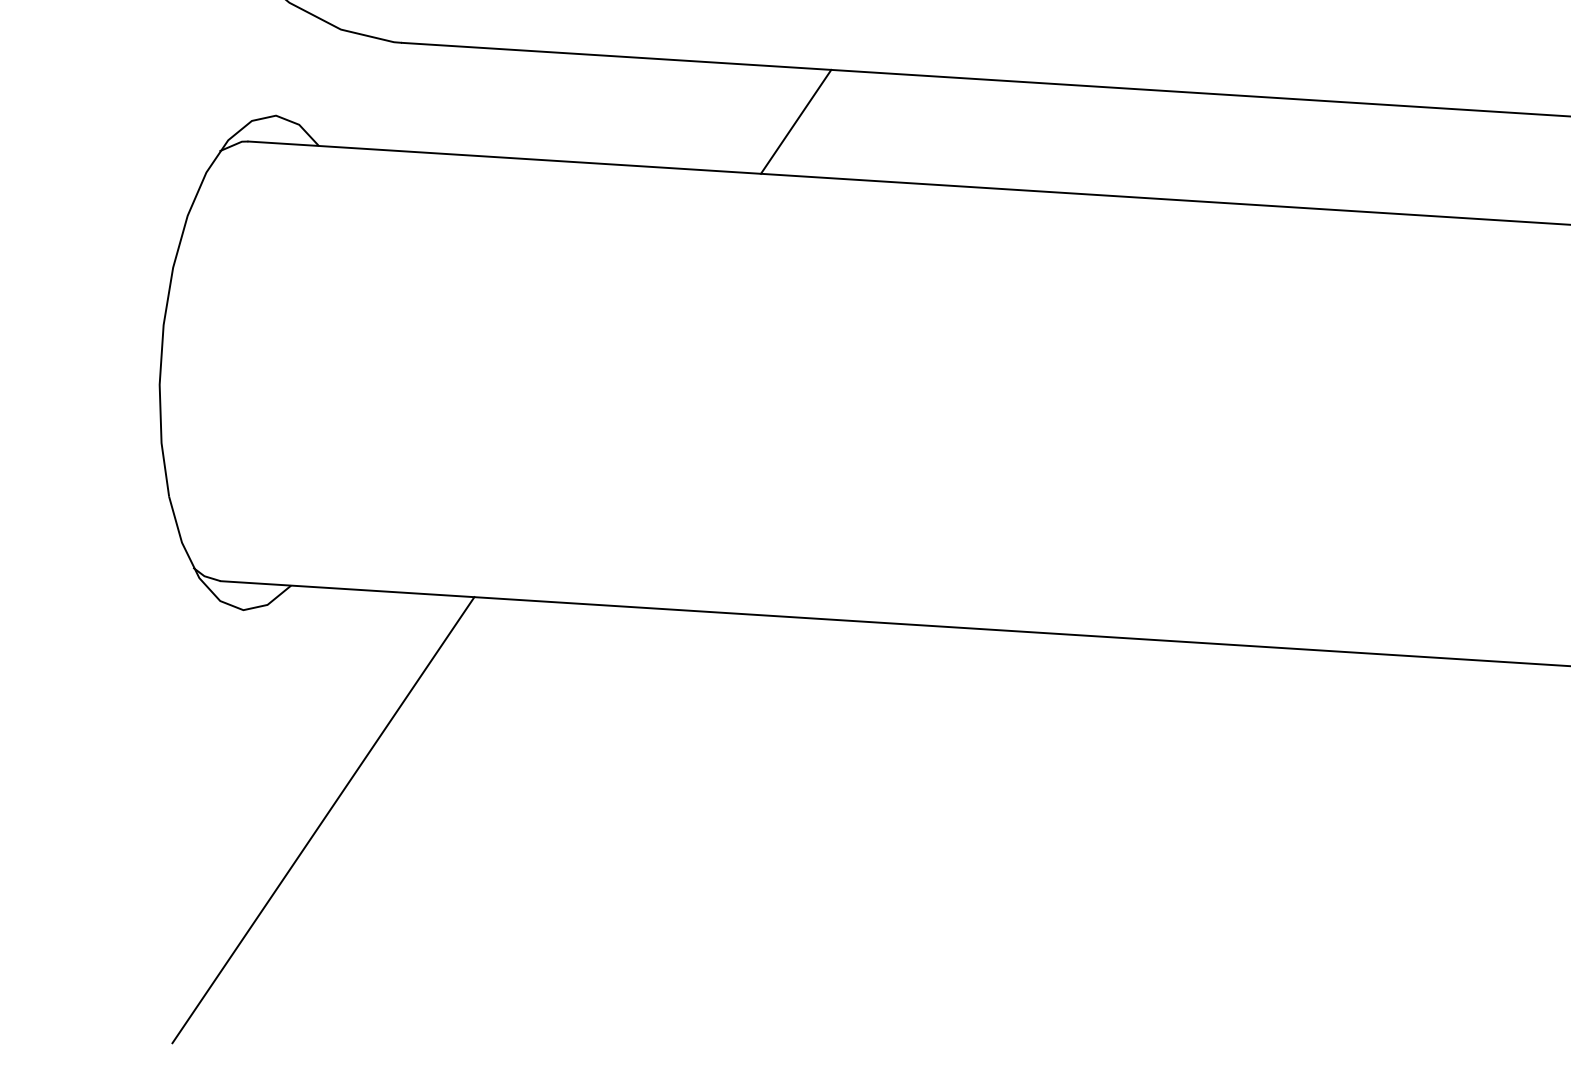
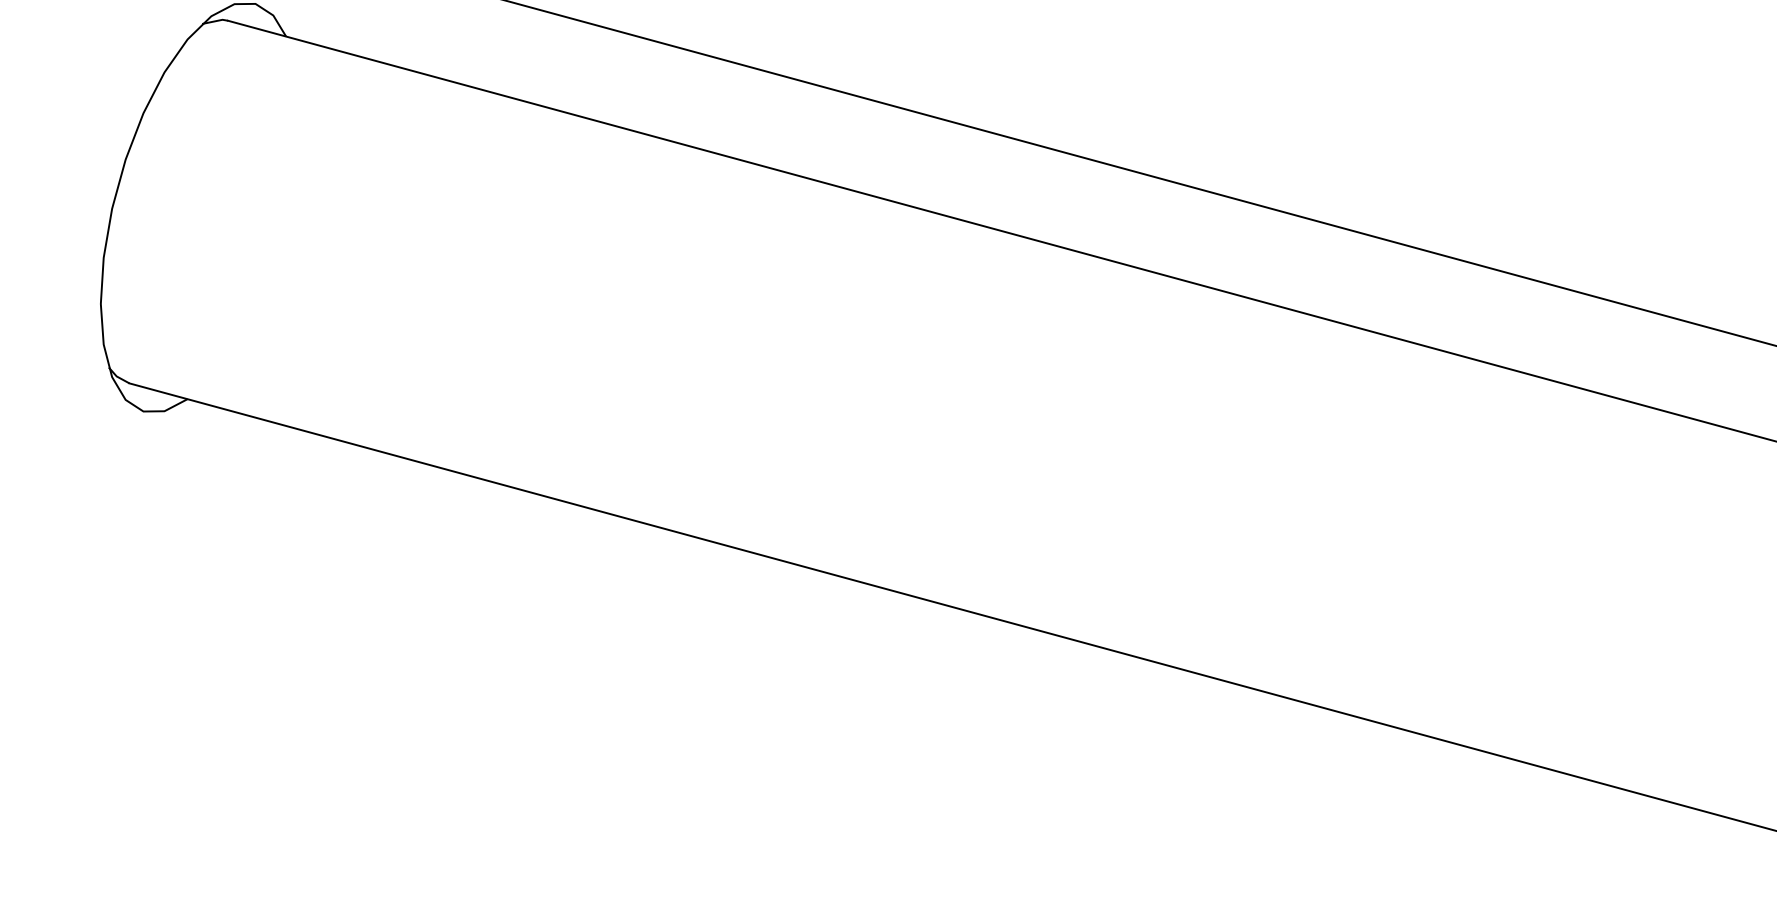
line: (795, 121) -> (688, 97), removed
line: (322, 820) -> (173, 600), removed

